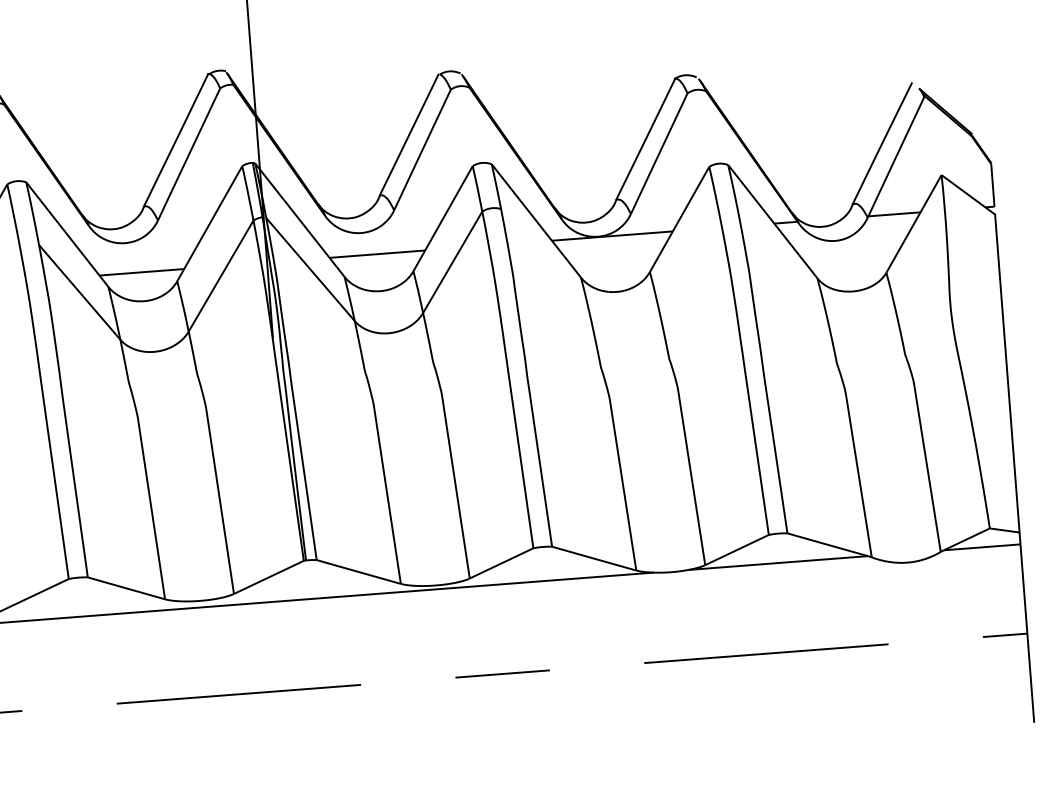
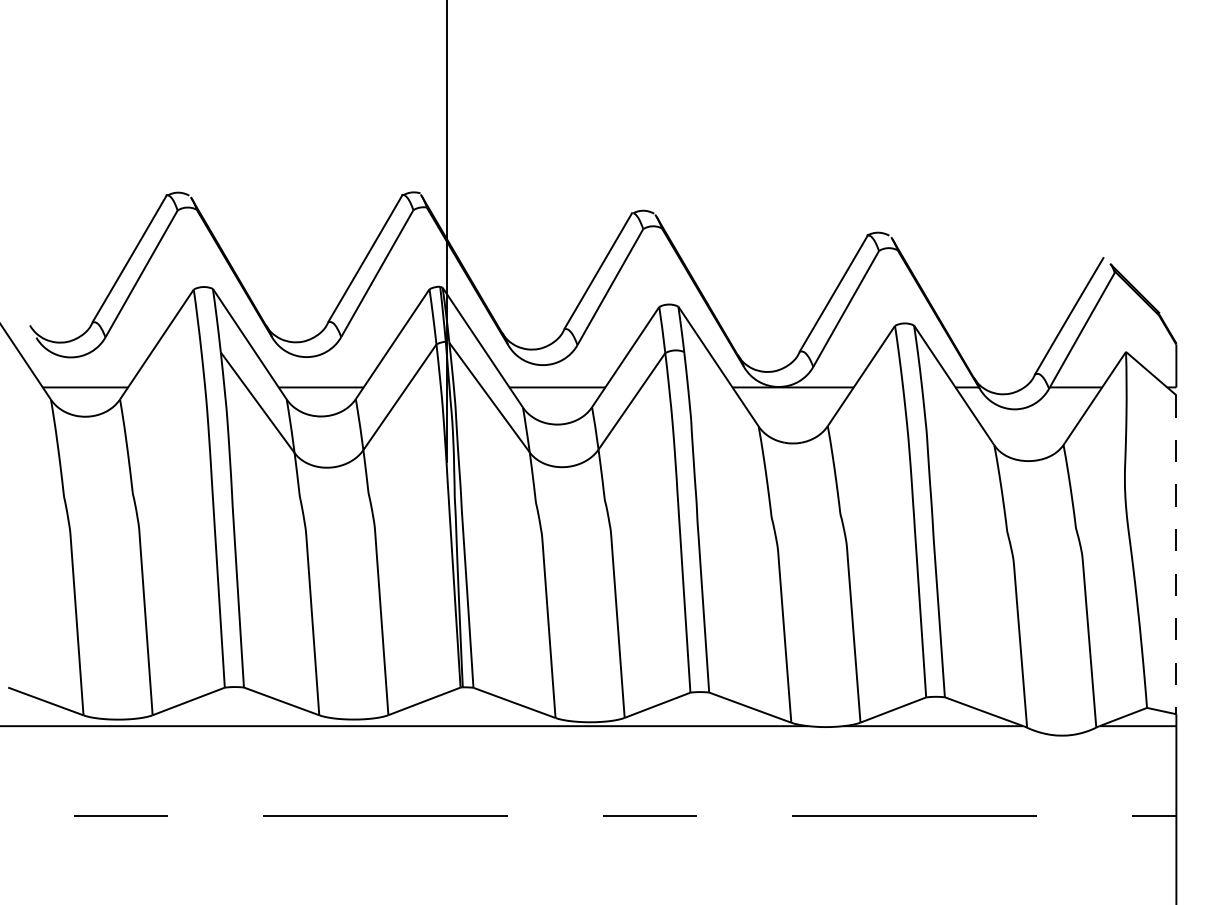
line: (1007, 374) -> (1176, 555), solid -> dashed

